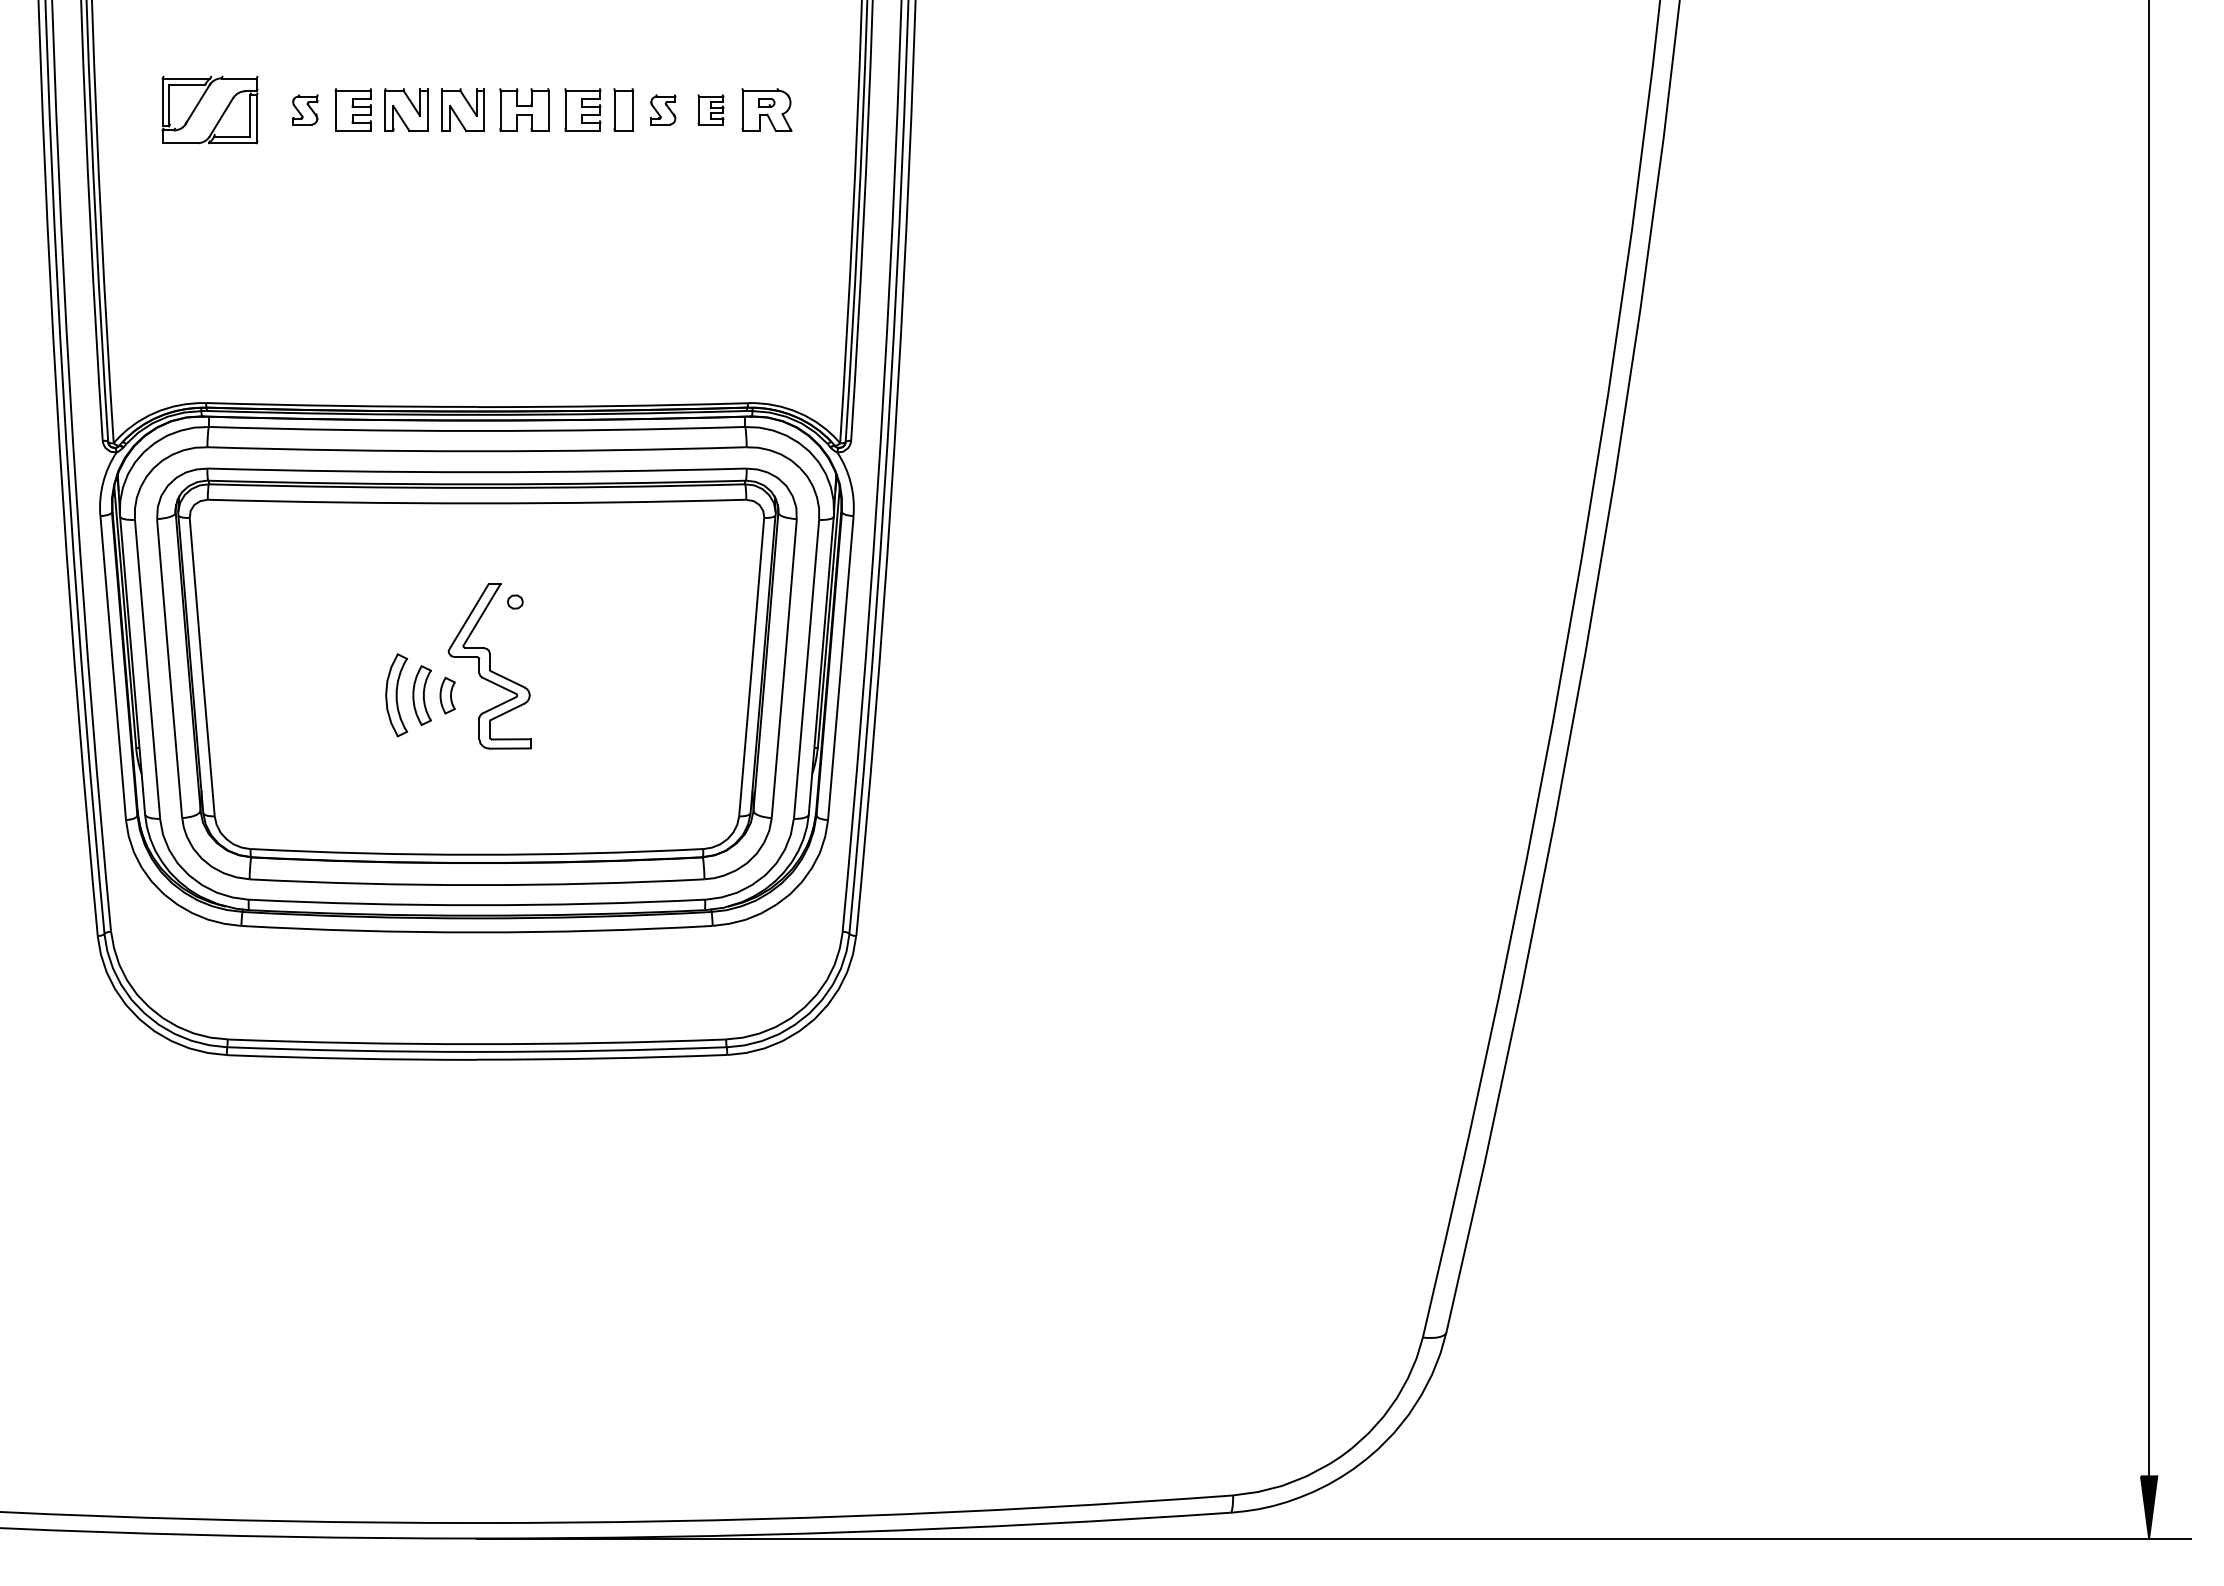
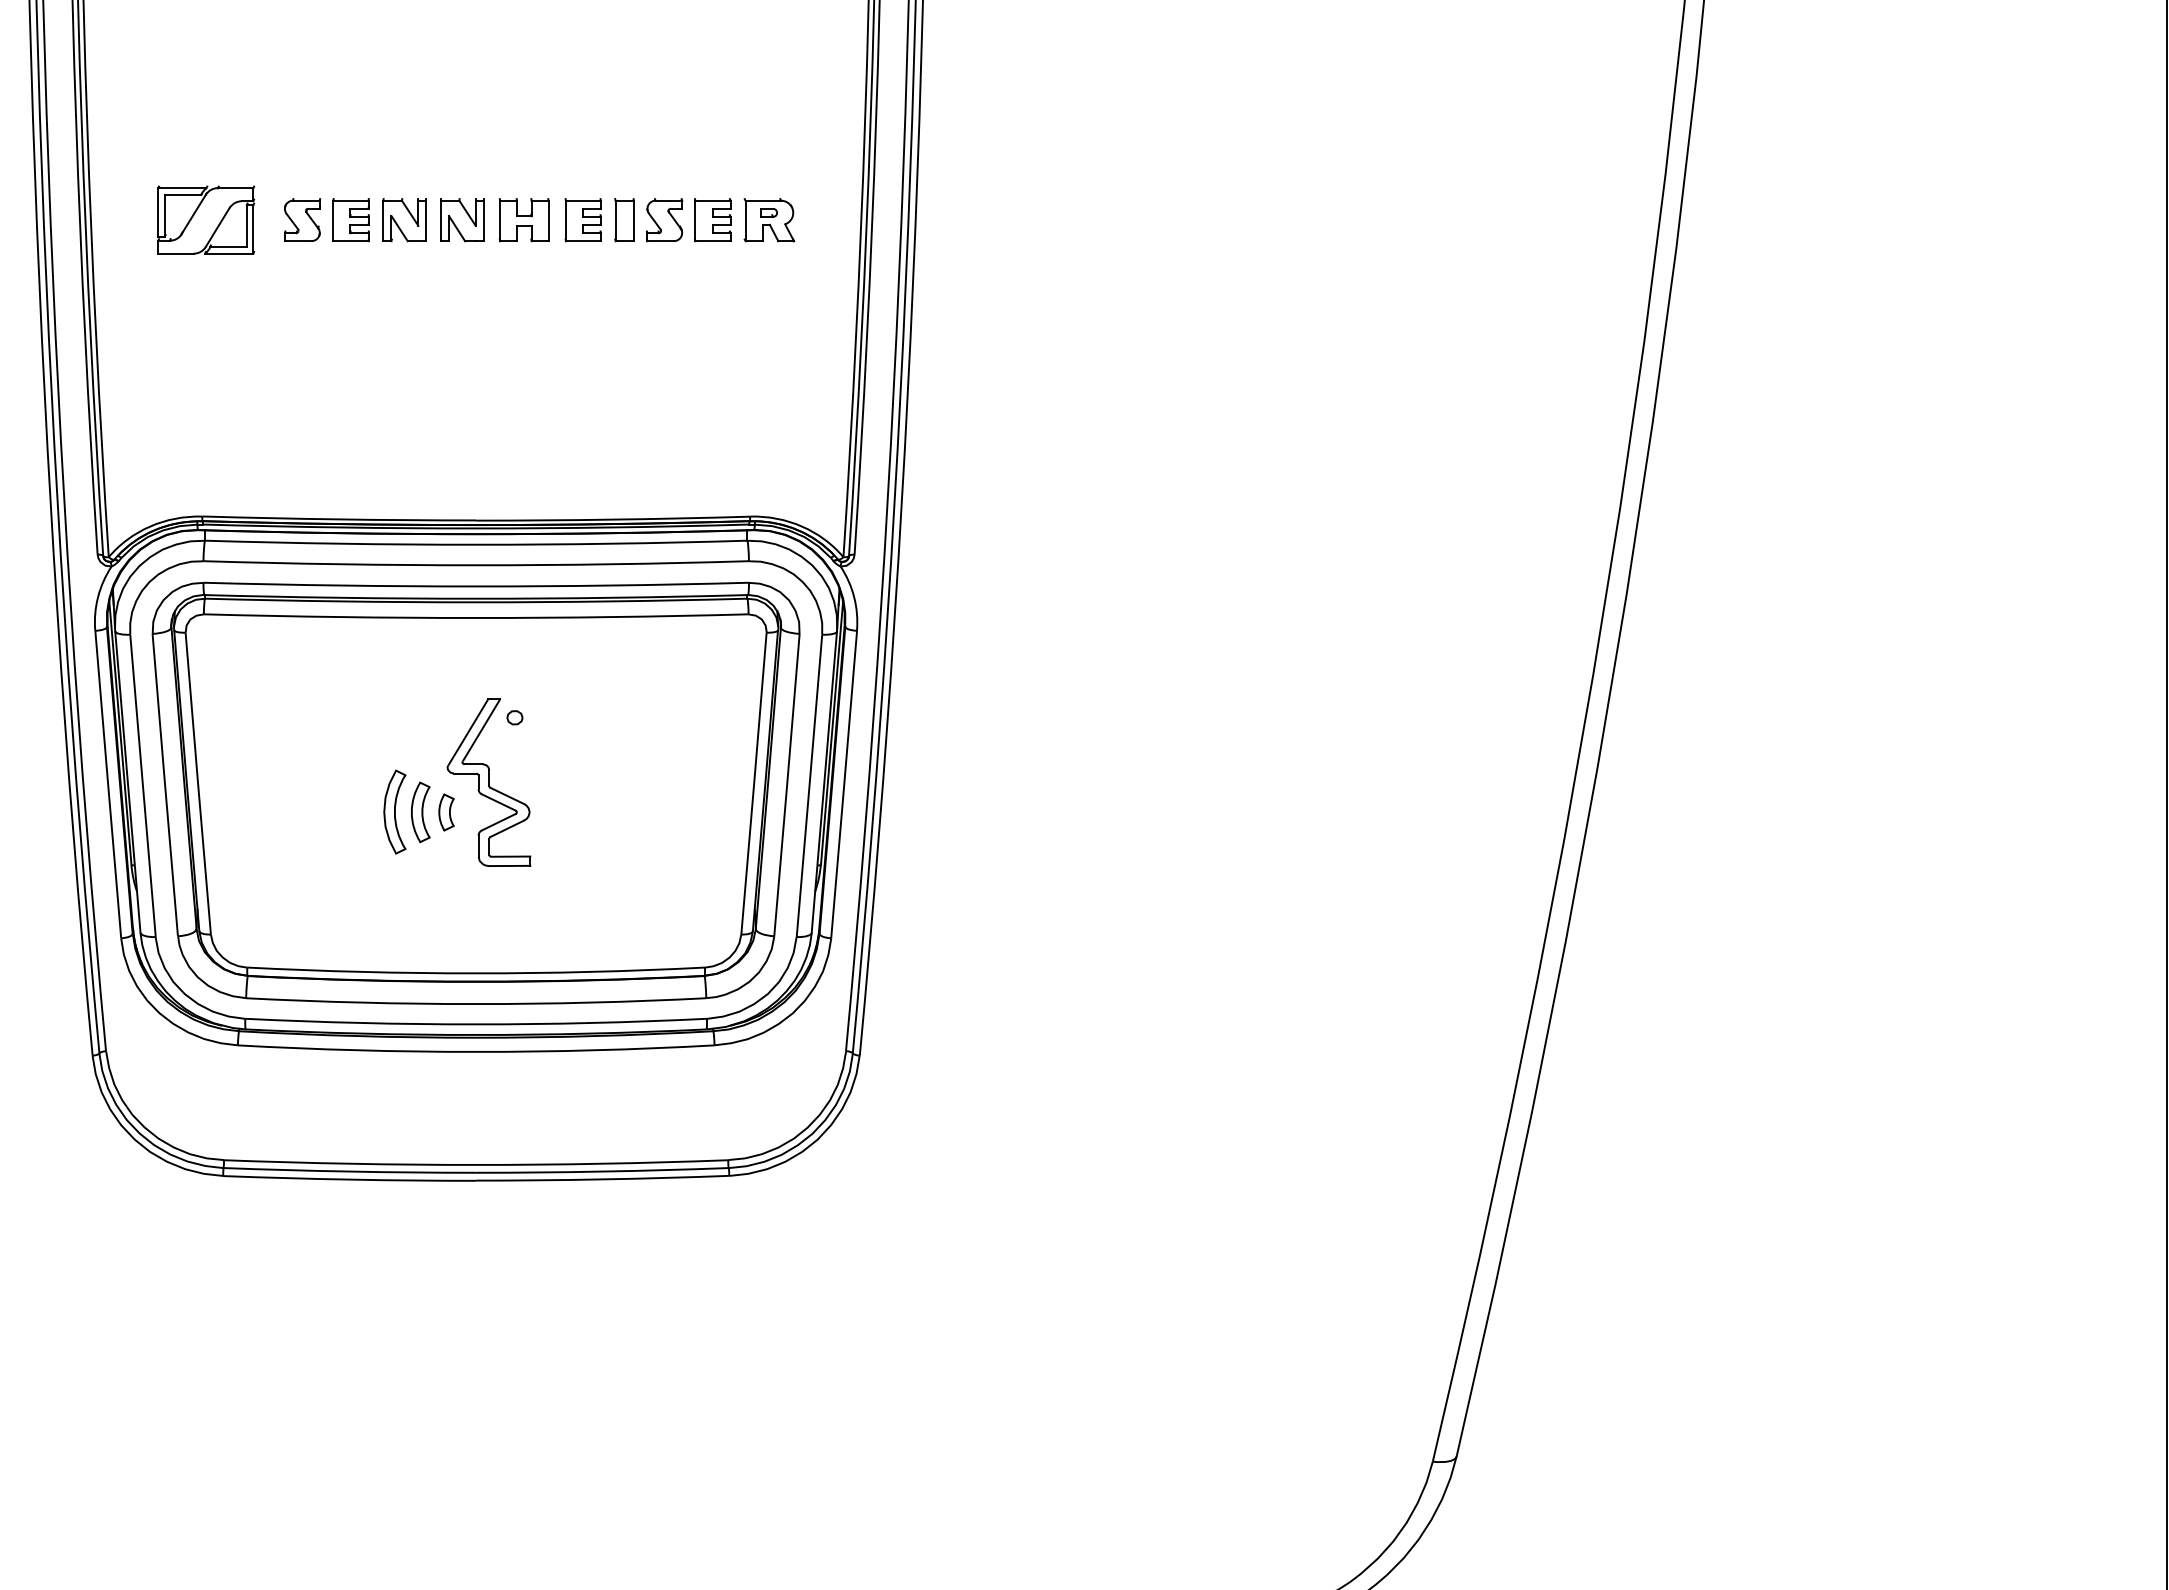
part: (305, 109) -> (302, 219), size x1.43
part: (662, 109) -> (663, 219), size x1.43
part: (710, 109) -> (712, 219), size x1.43

